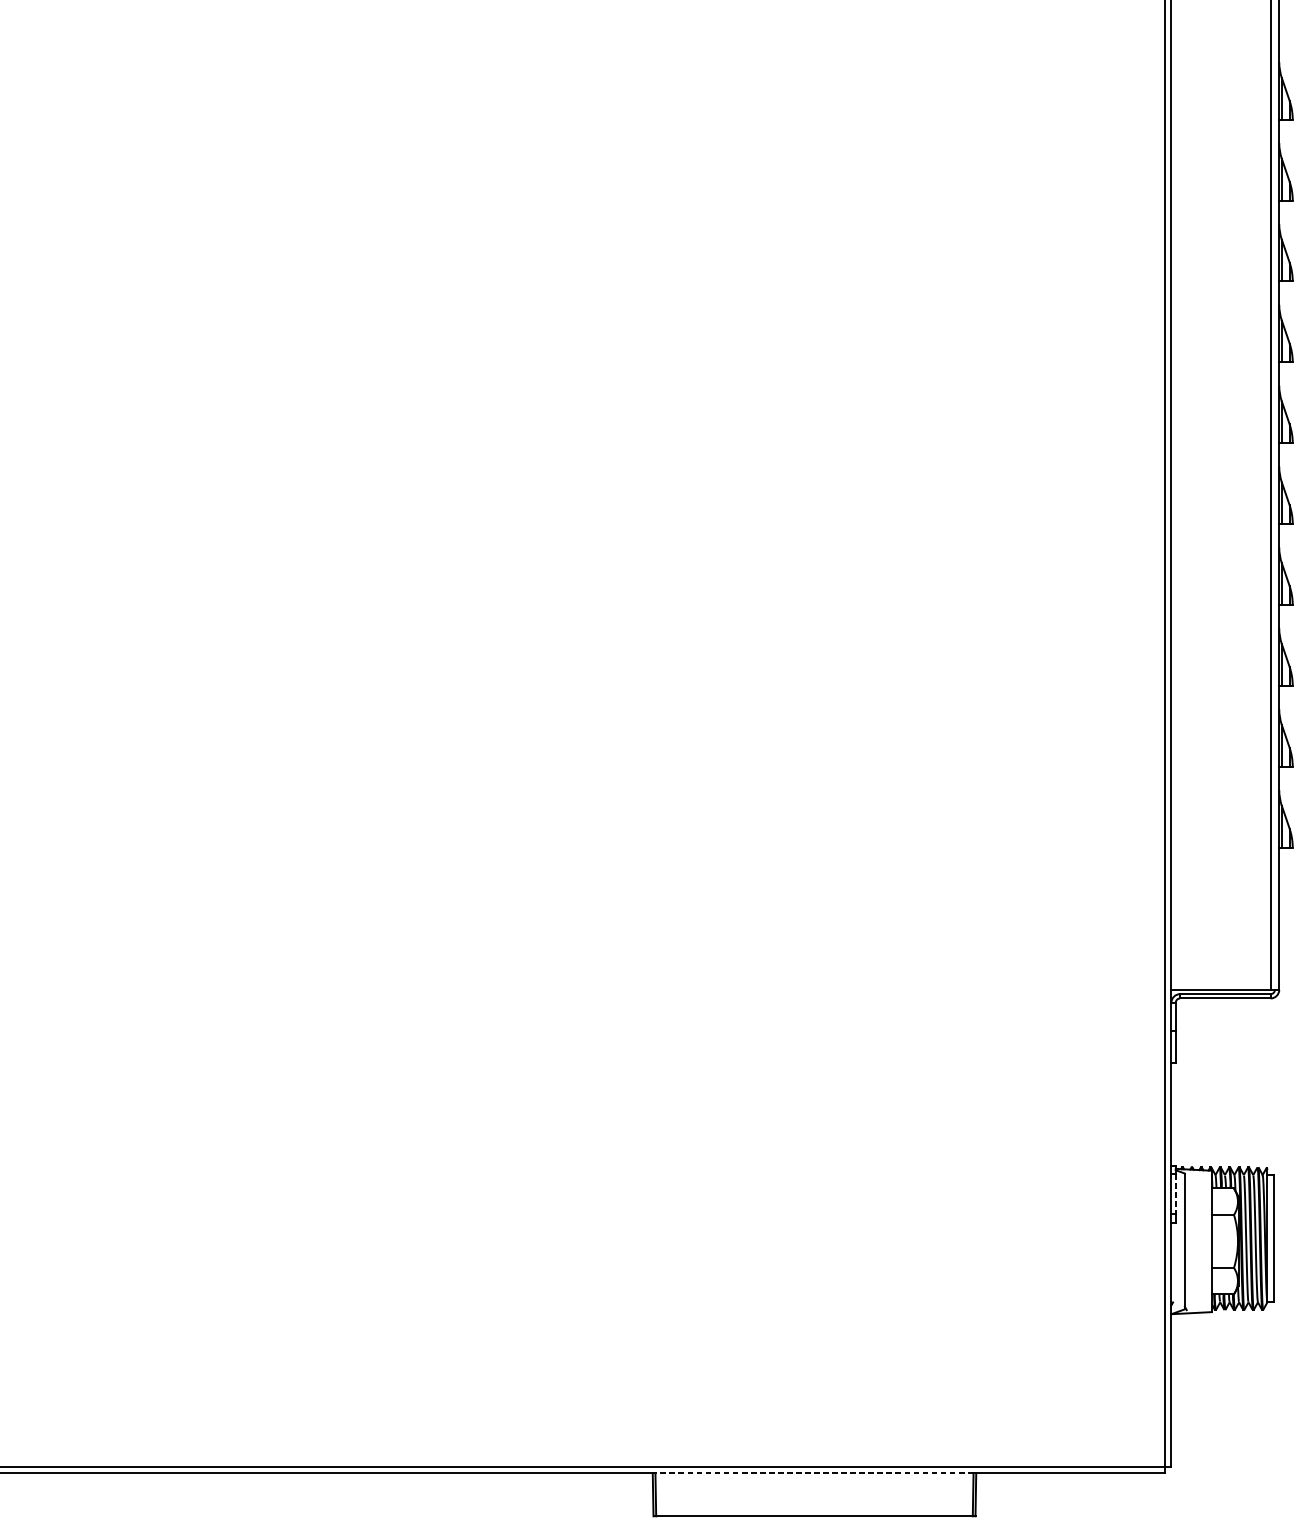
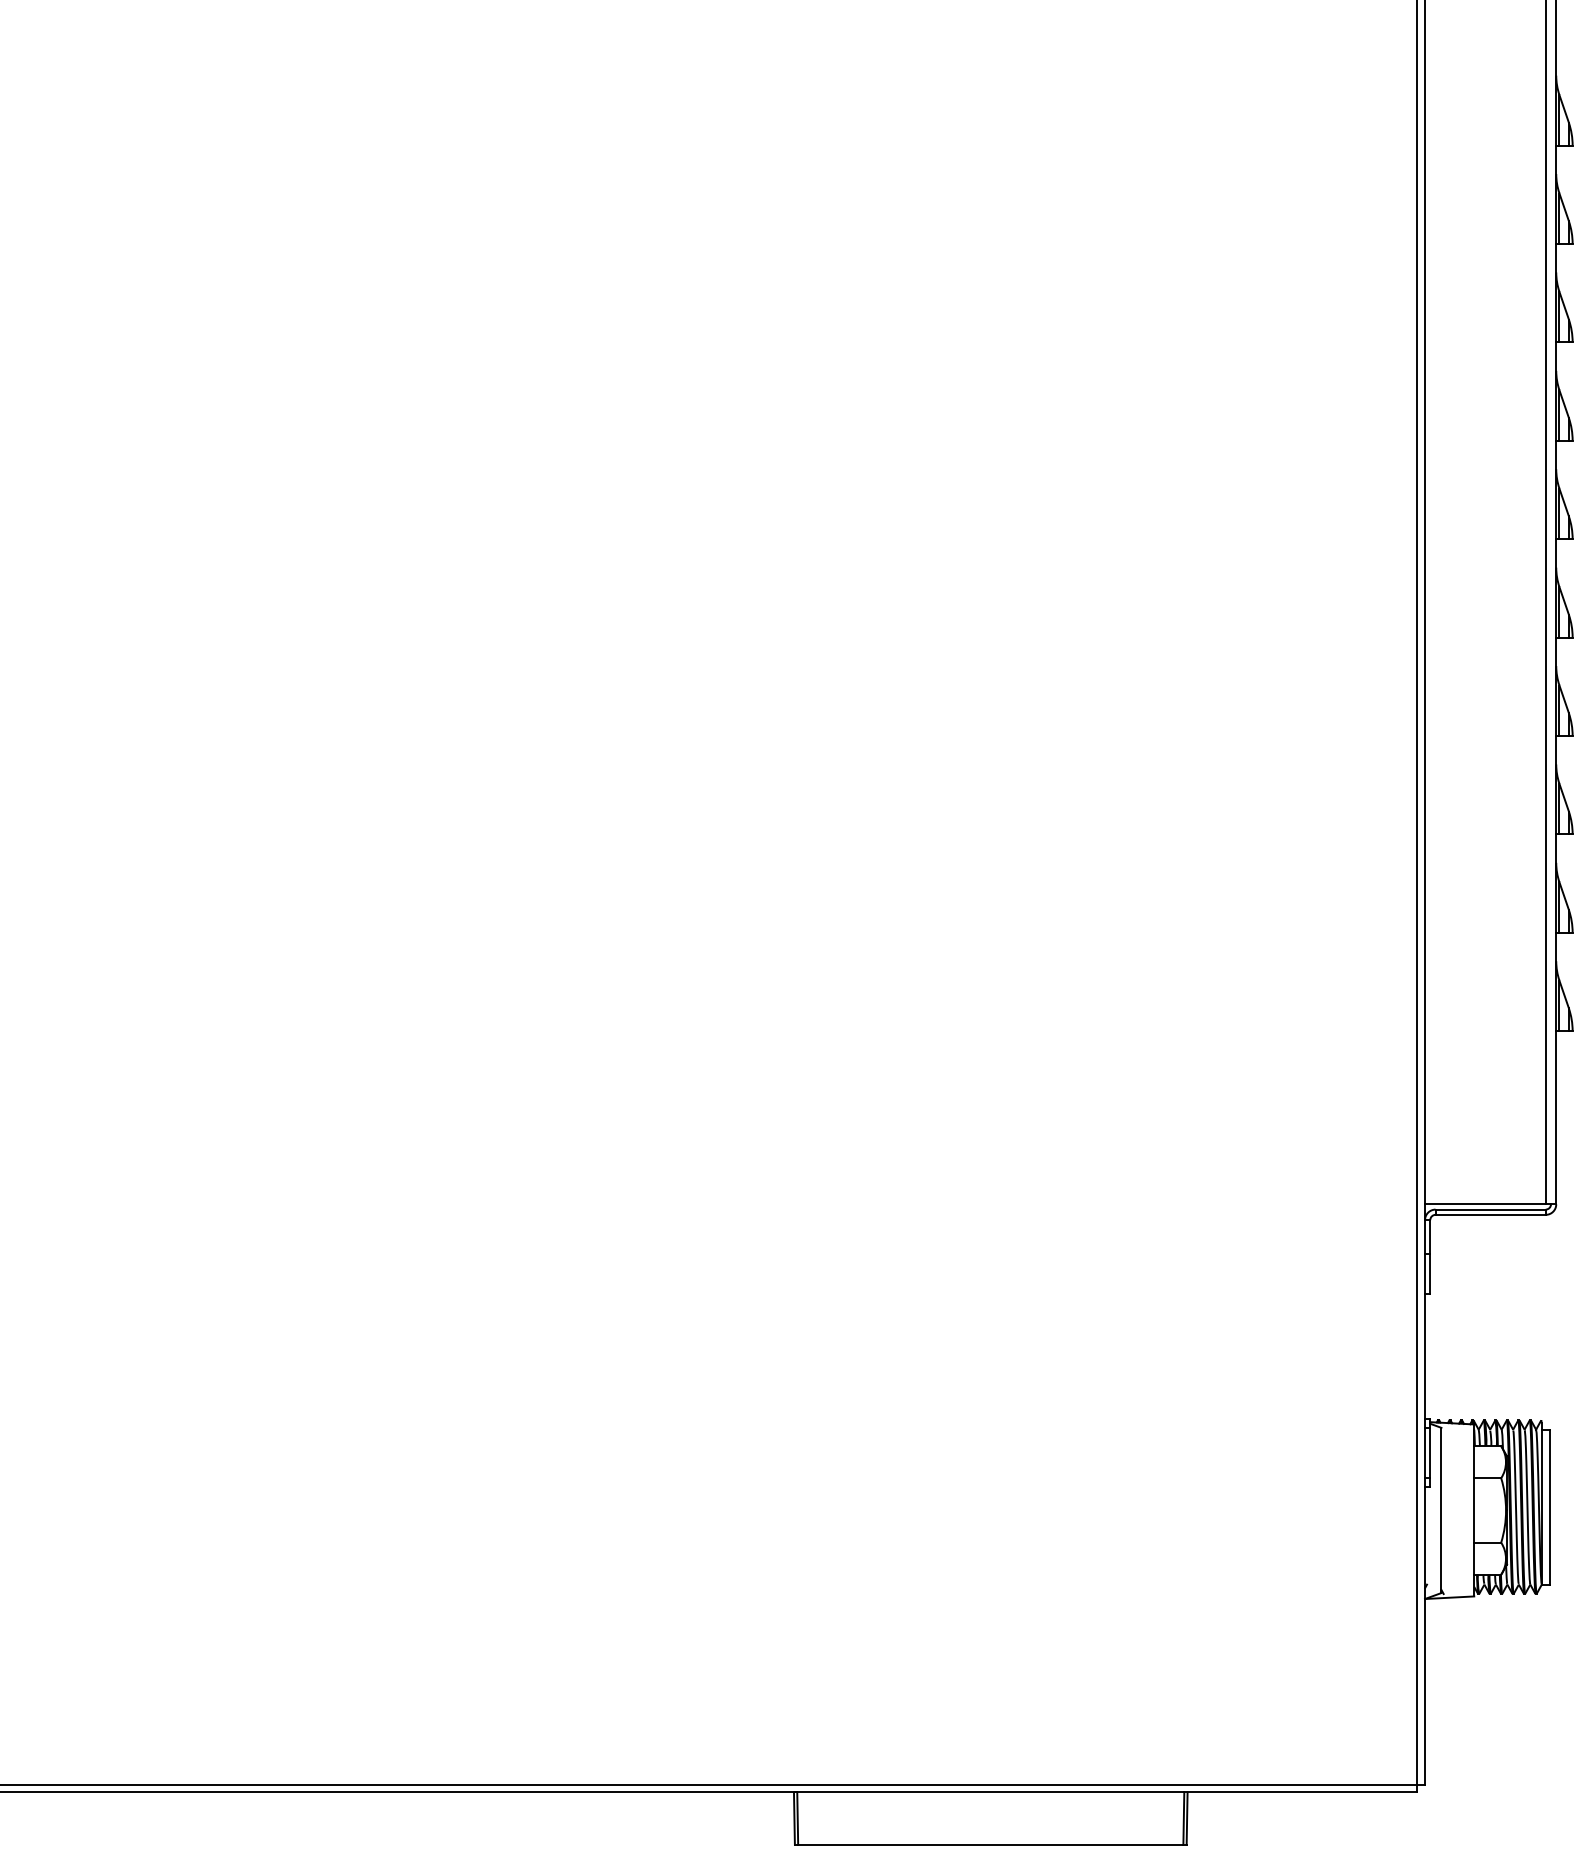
line: (1175, 1194) -> (1430, 1453), dashed -> solid
line: (814, 1473) -> (990, 1792), dashed -> solid

